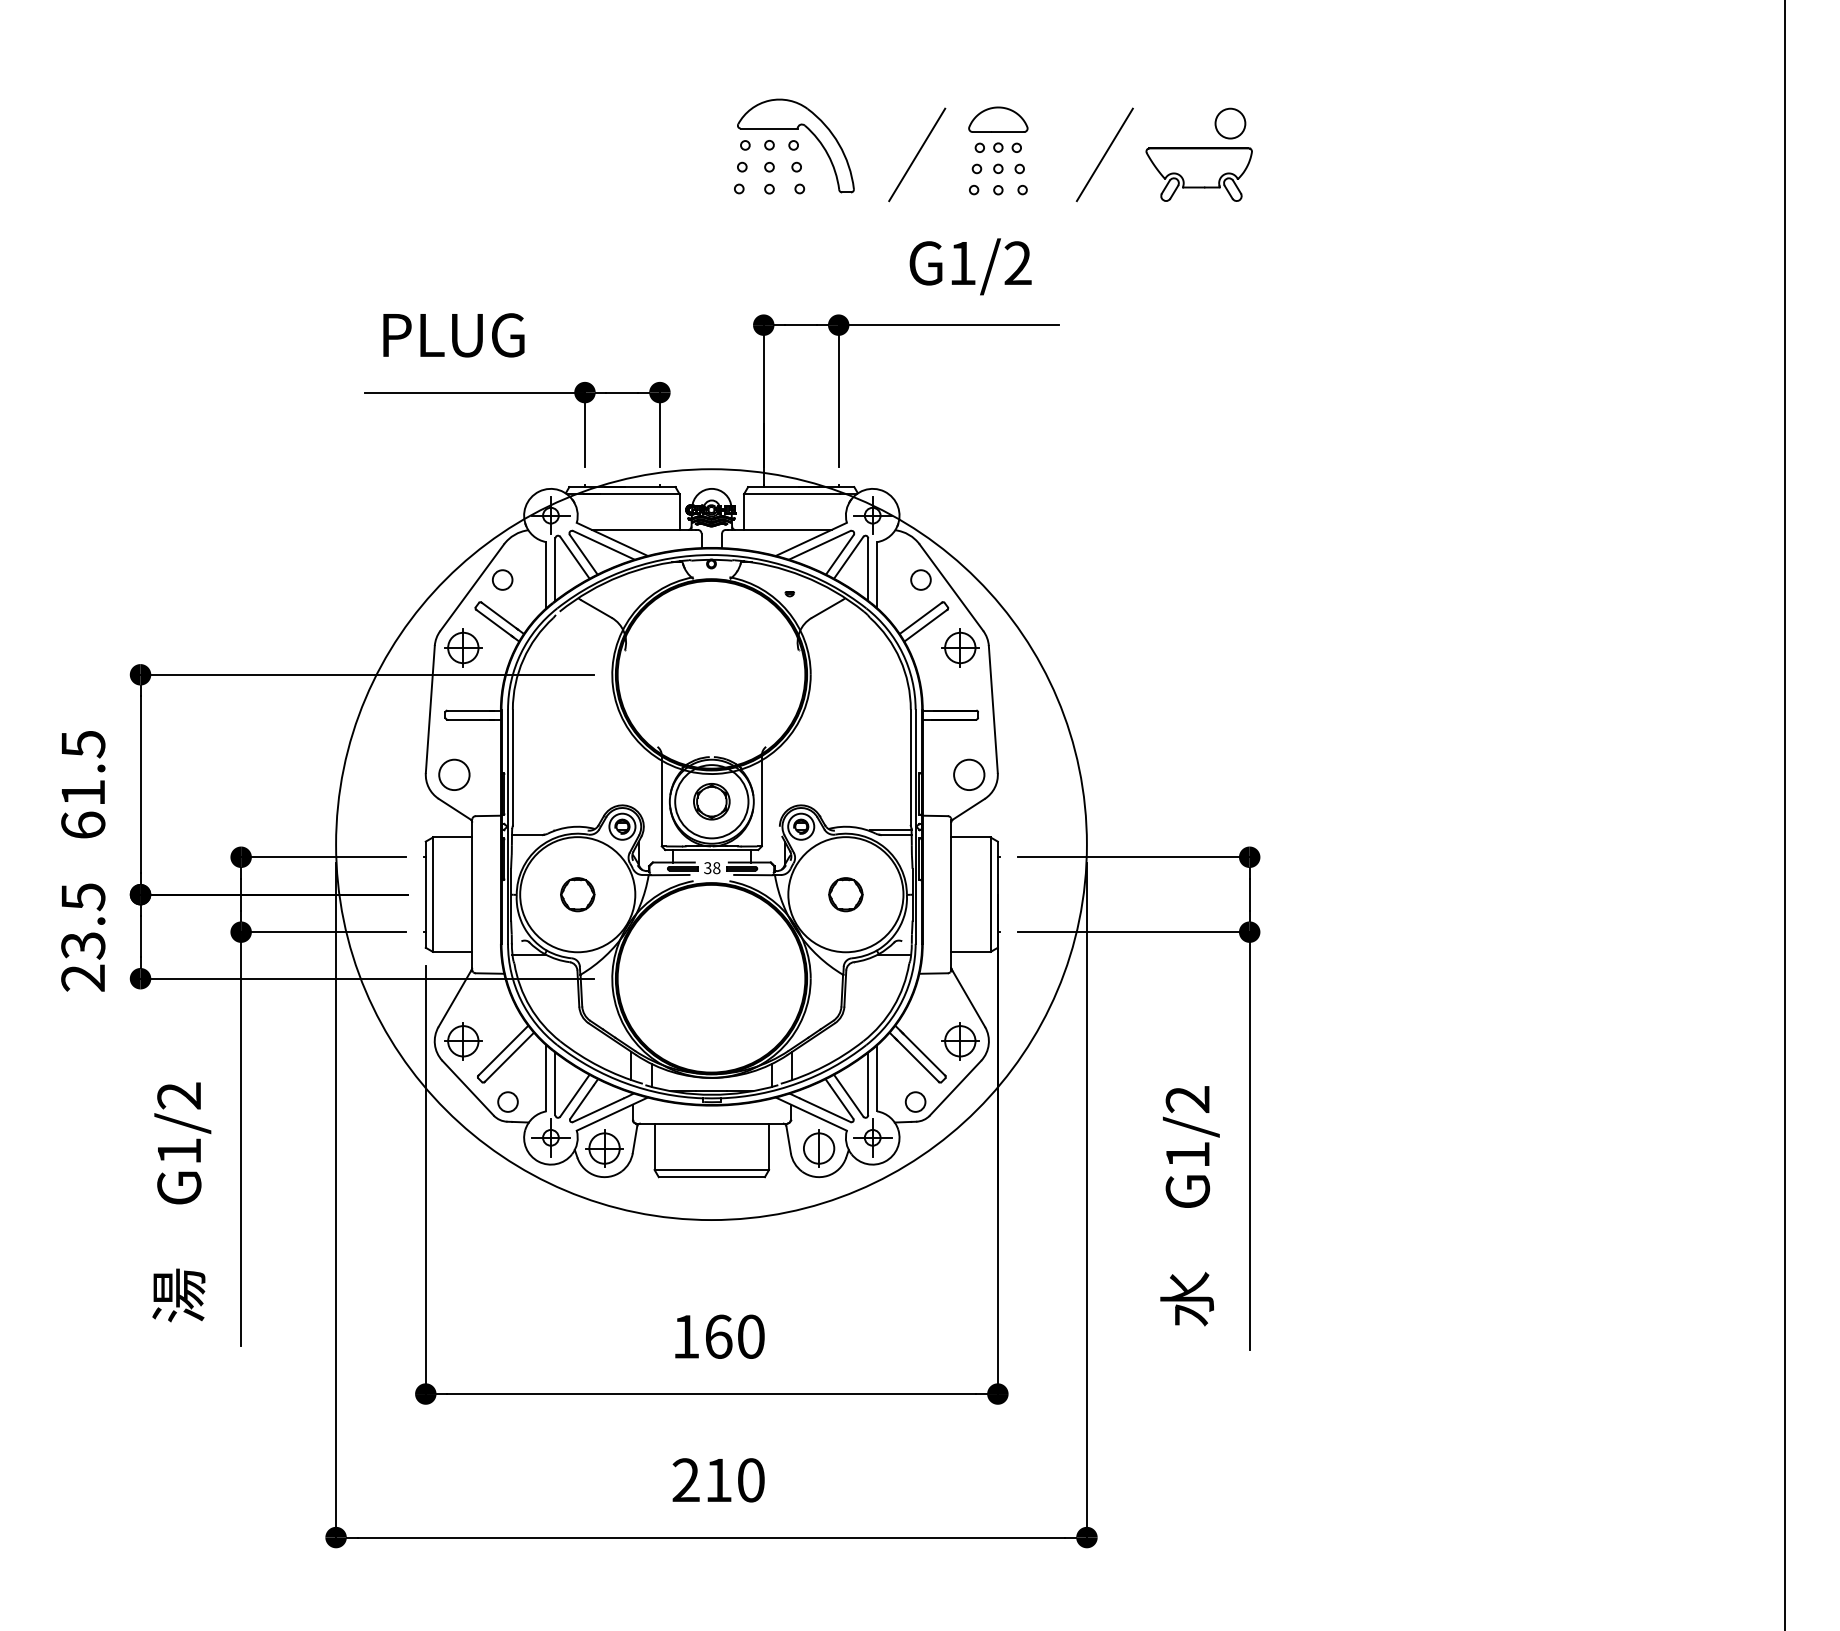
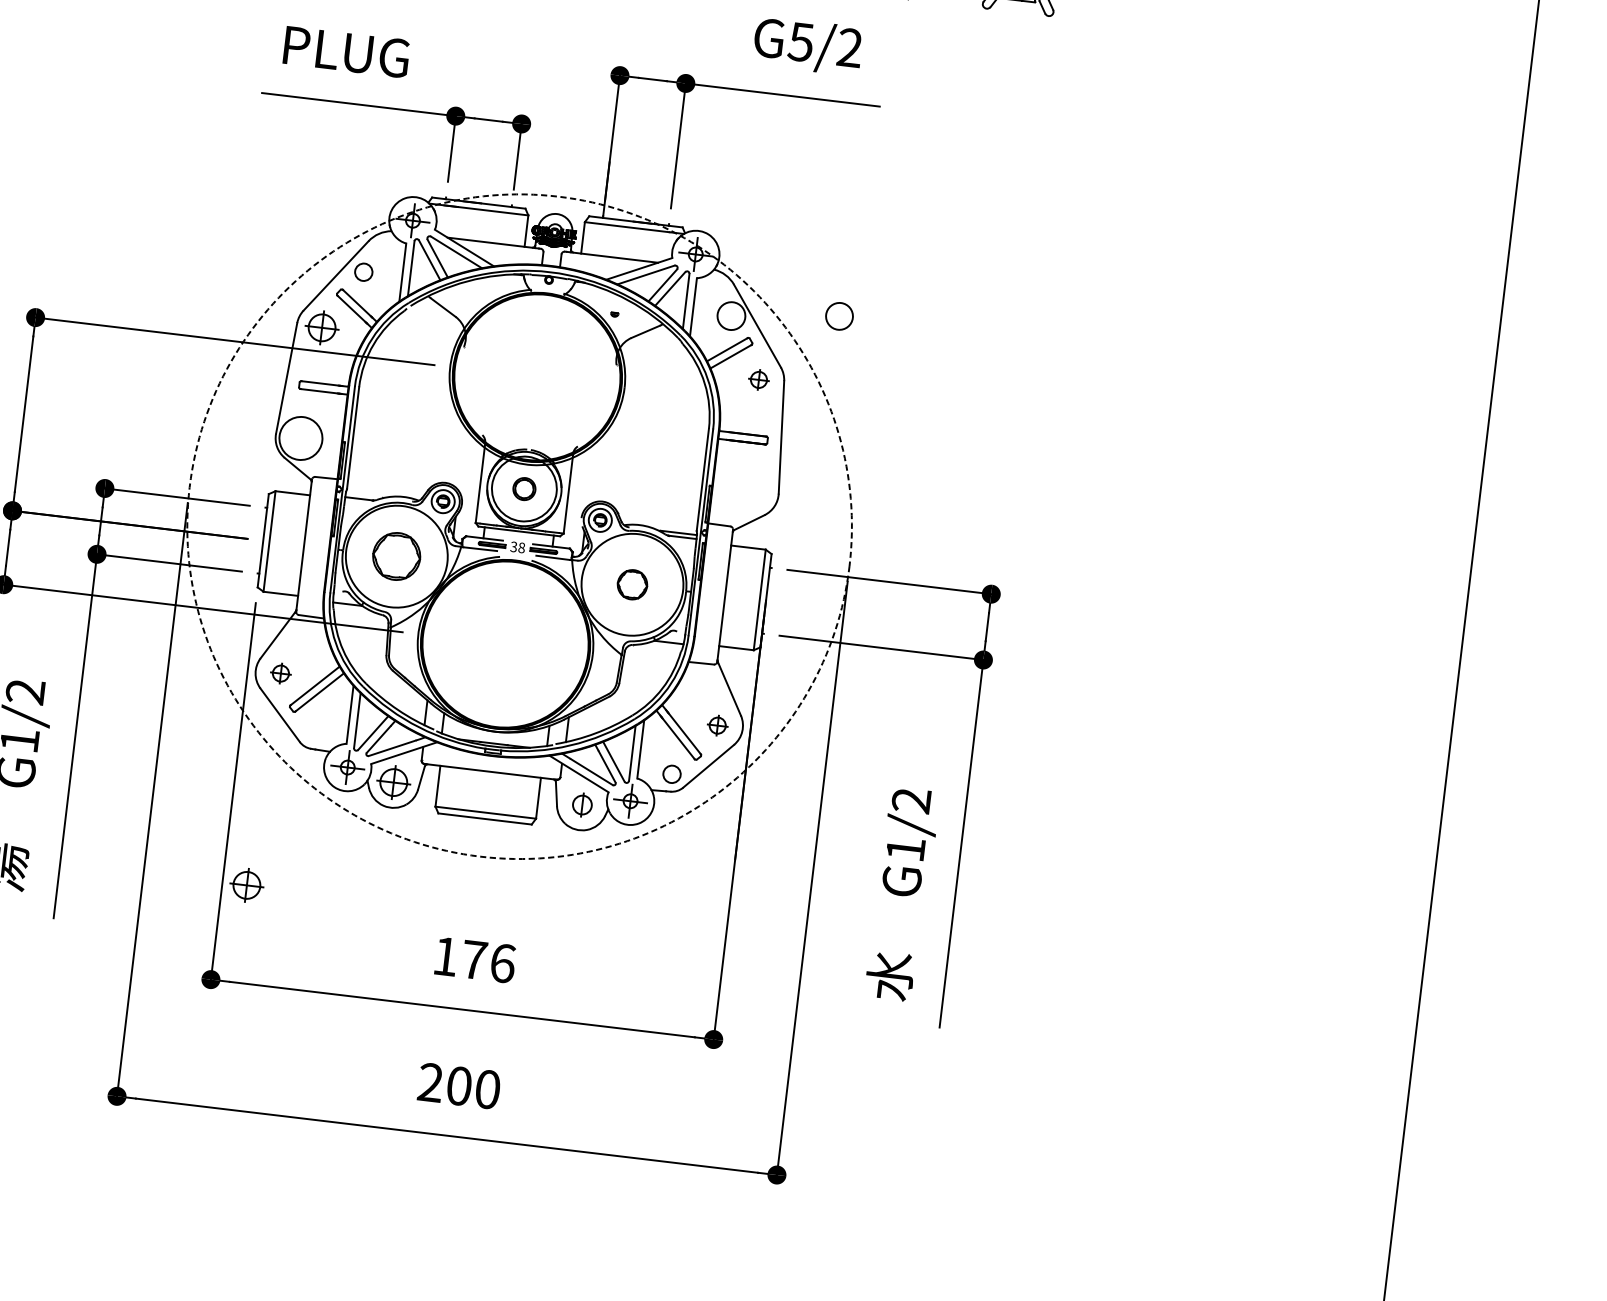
text: (961, 263) -> (800, 42), G1/2 -> G5/2
circle: (920, 579) -> (731, 315), size x1.6
part: (960, 647) -> (759, 379), size x0.6
circle: (454, 774) -> (301, 438), size x1.6
circle: (969, 774) -> (839, 316), moved
part: (711, 801) -> (524, 488), size x0.7
circle: (711, 844) -> (519, 526), solid -> dashed
part: (577, 894) -> (396, 556), size x1.6
part: (463, 1041) -> (281, 673), size x0.6
part: (960, 1041) -> (717, 725), size x0.6
circle: (507, 1101) -> (313, 731), removed
part: (819, 1148) -> (582, 805), size x0.7
part: (453, 1283) -> (246, 885), added
text: (734, 1336) -> (488, 961), 160 -> 176
text: (718, 1480) -> (459, 1086), 210 -> 200

